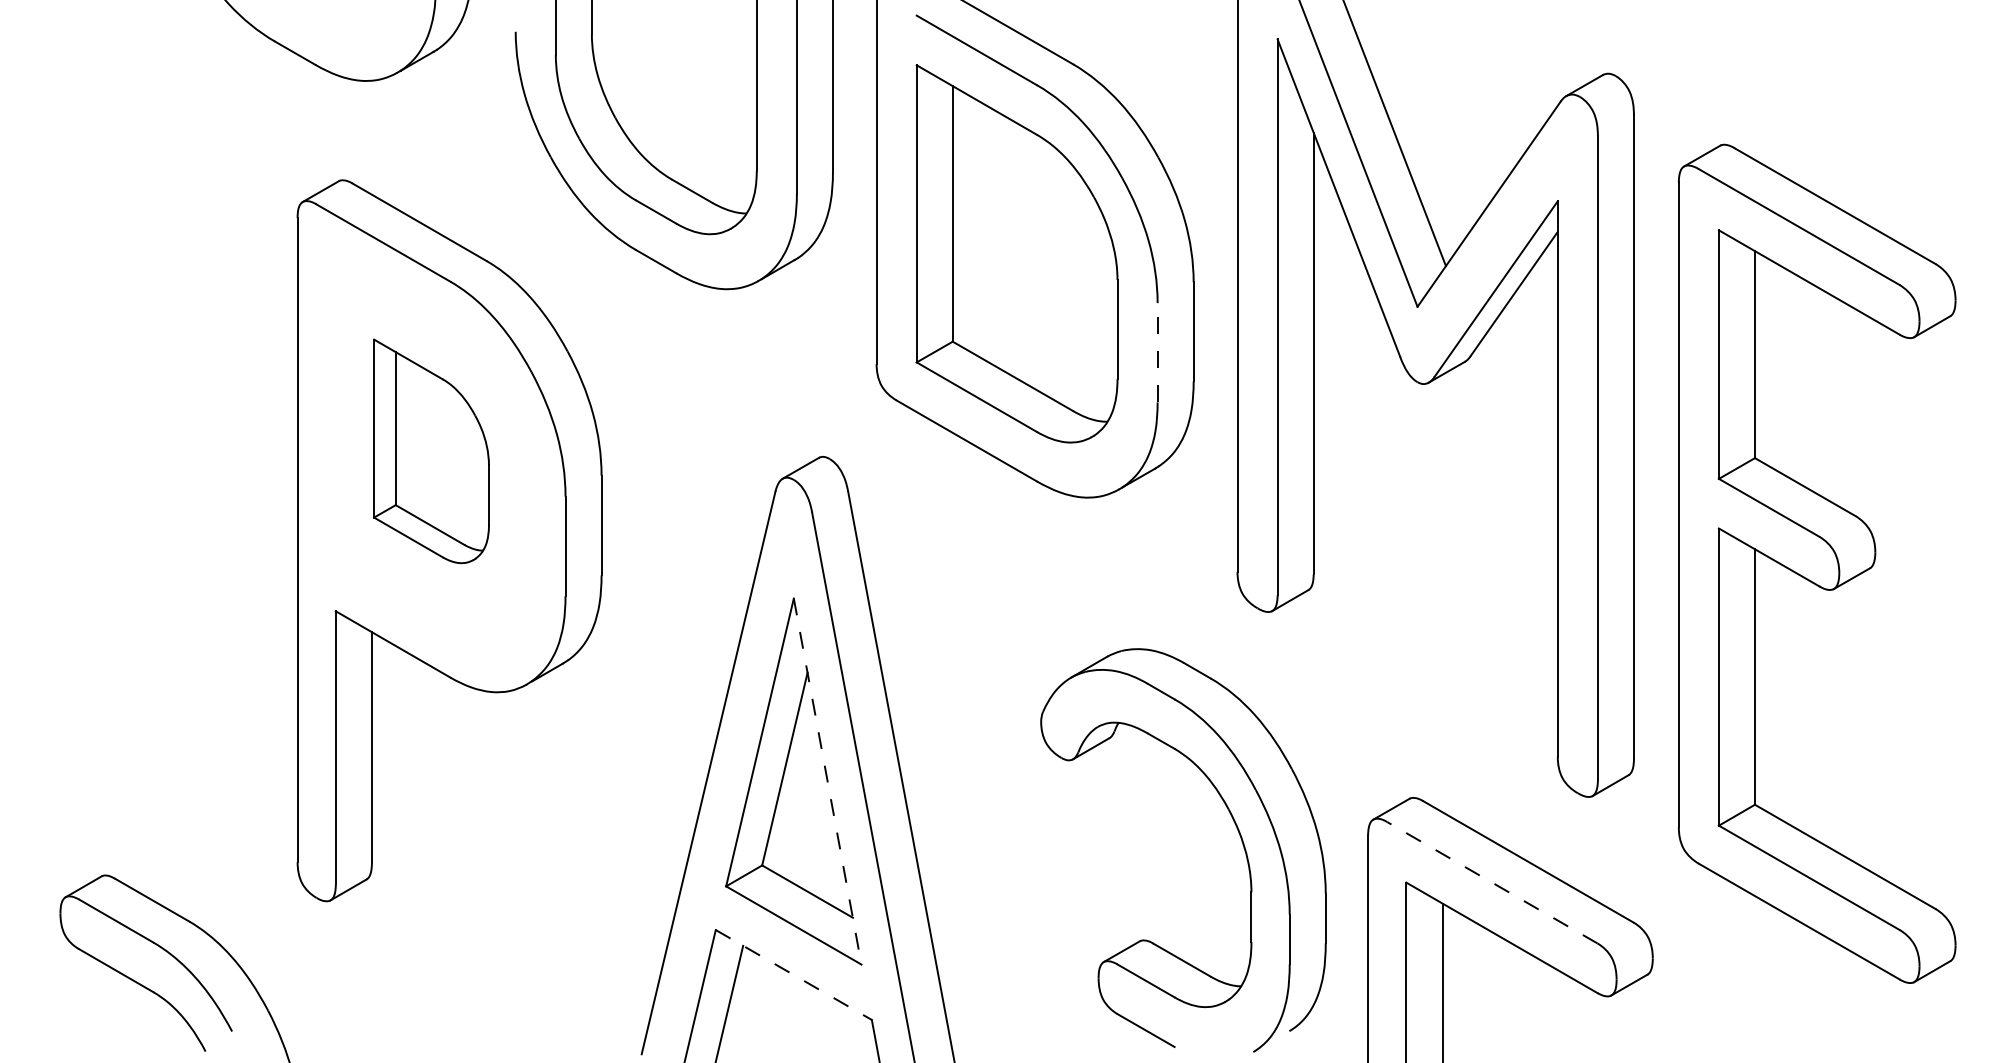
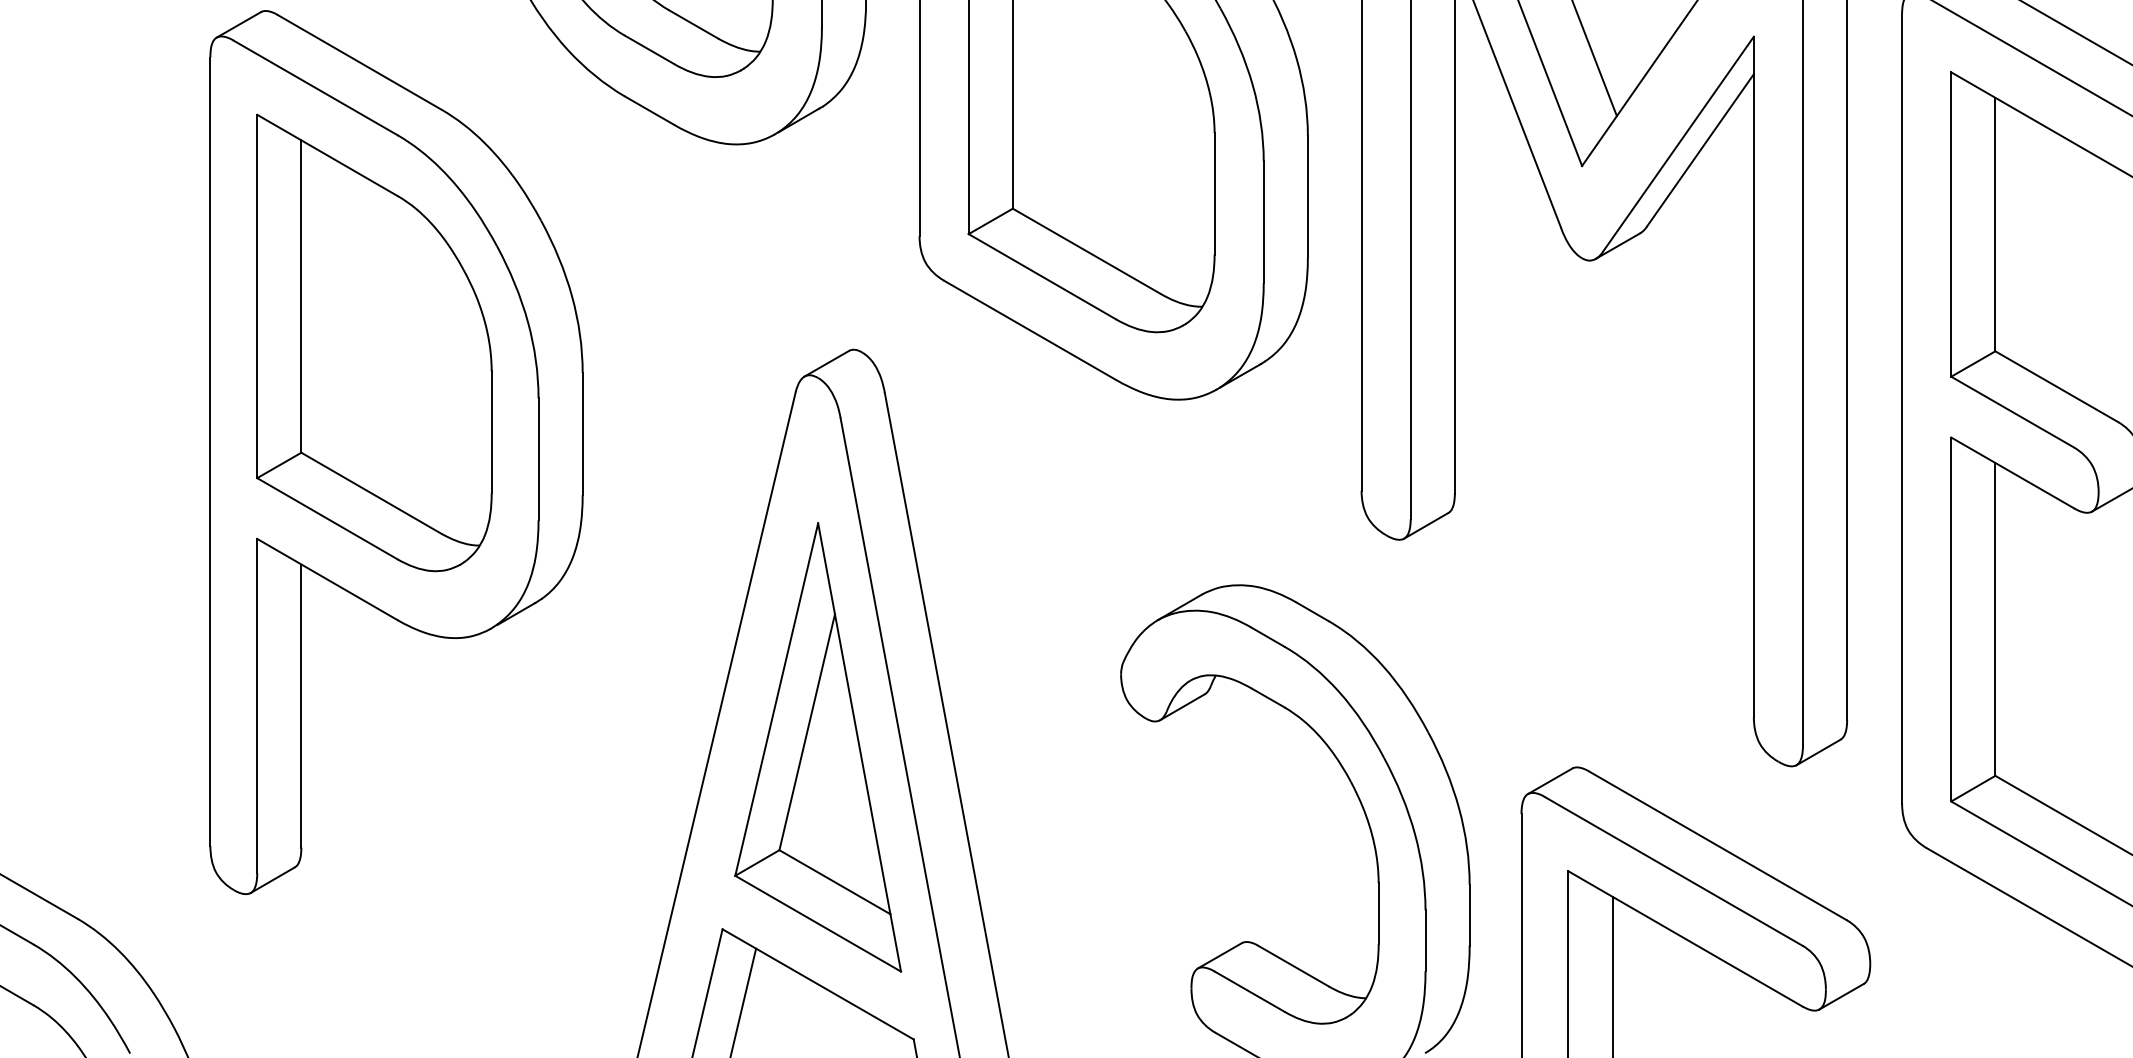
line: (1157, 352) -> (1263, 221), dashed -> solid
part: (431, 451) -> (374, 343), size x1.67
line: (827, 782) -> (859, 748), dashed -> solid
line: (1491, 882) -> (1672, 871), dashed -> solid
line: (794, 975) -> (818, 984), dashed -> solid

